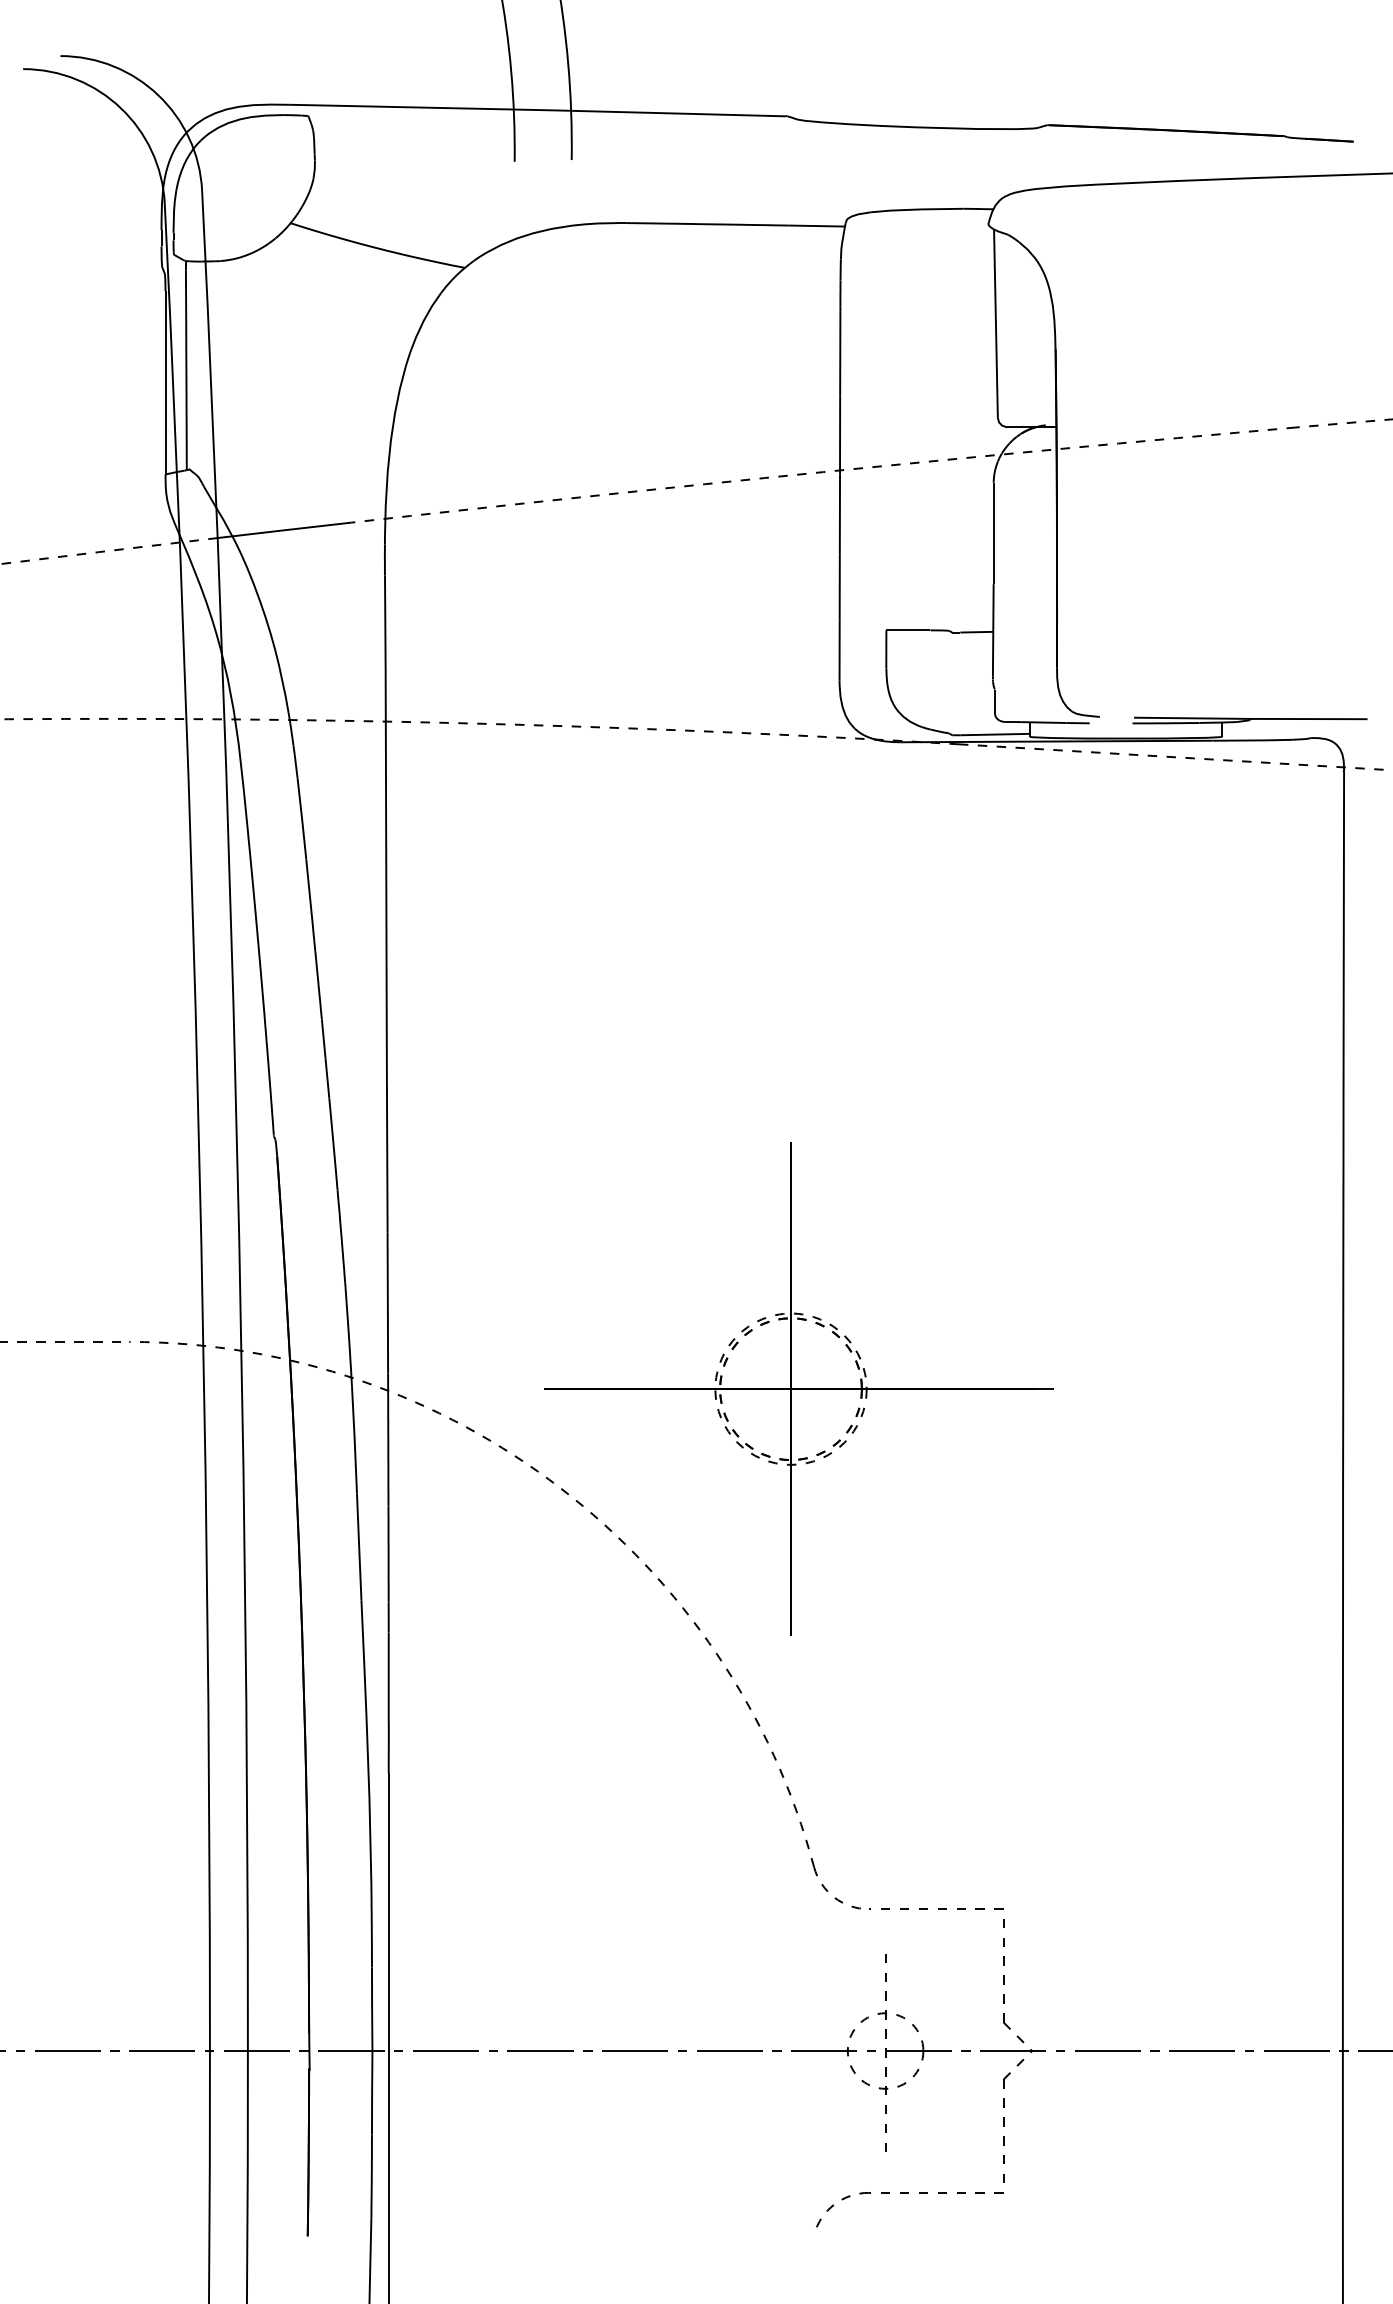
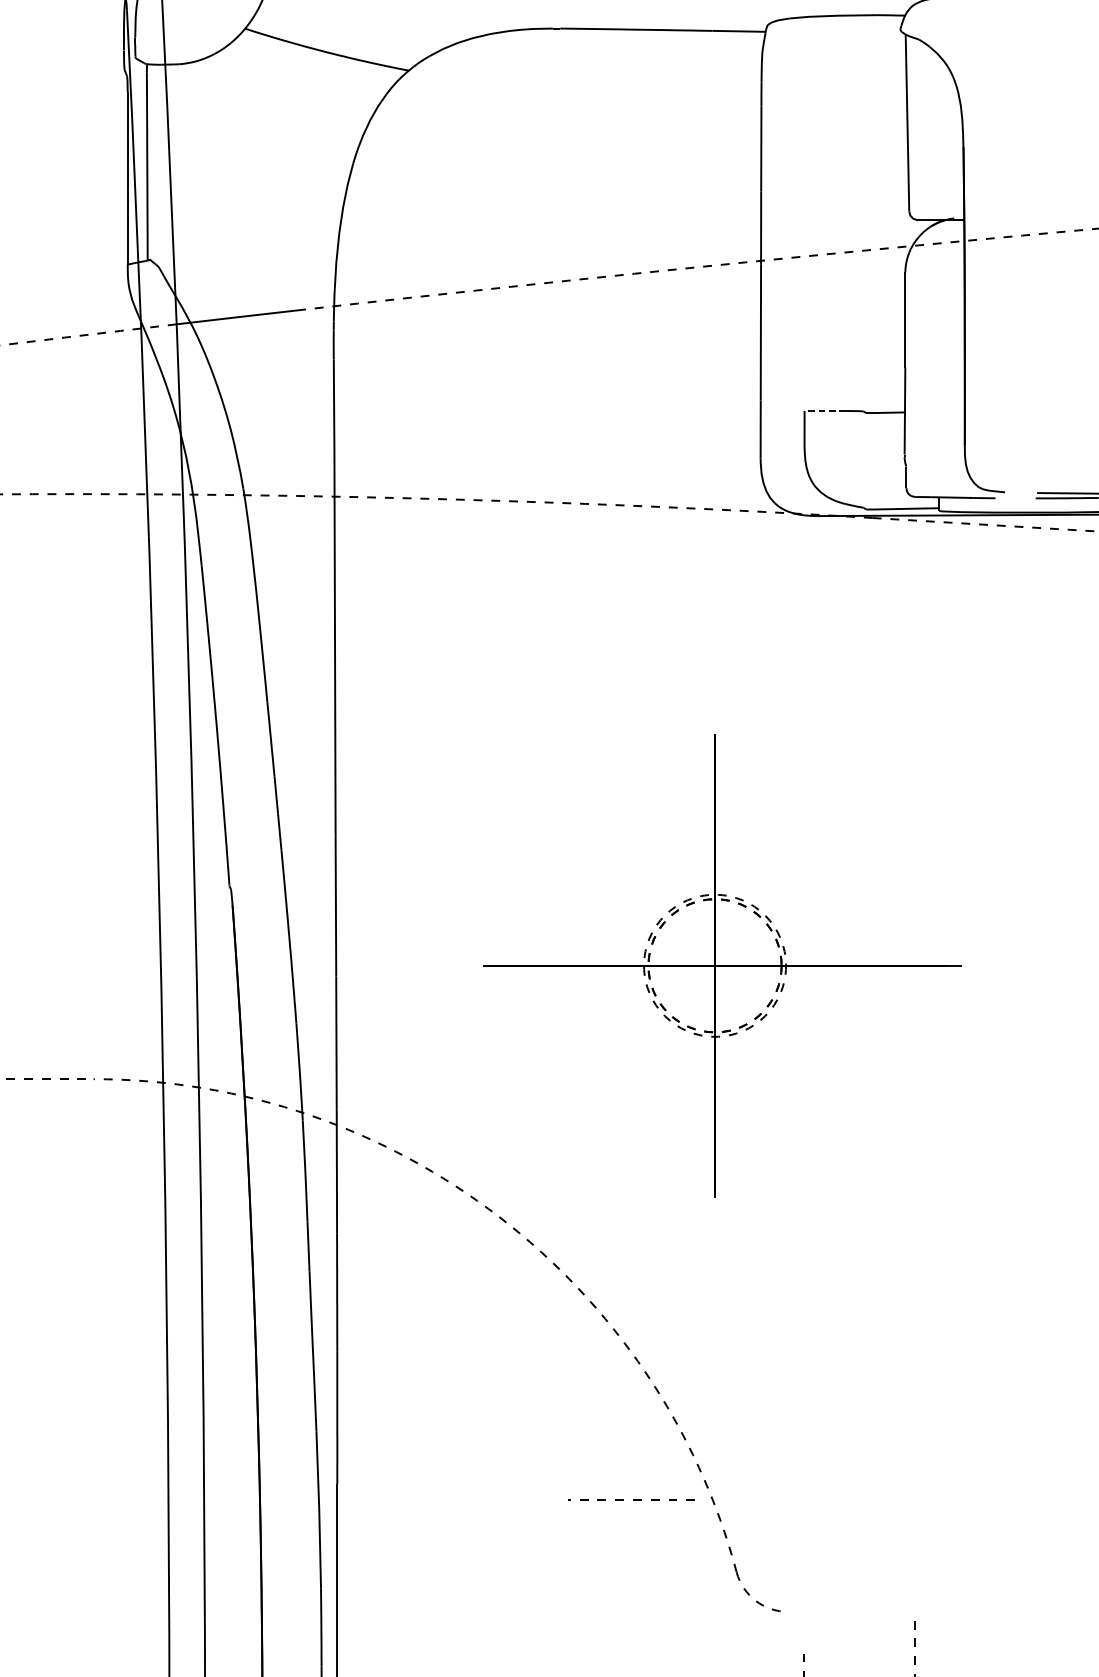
line: (907, 630) -> (824, 411), solid -> dashed
part: (798, 1388) -> (722, 965), moved
line: (938, 1908) -> (633, 1499), moved

